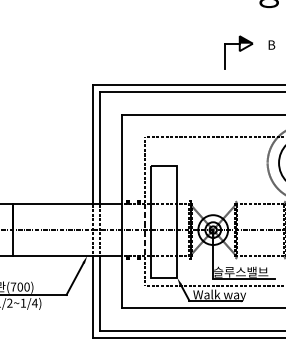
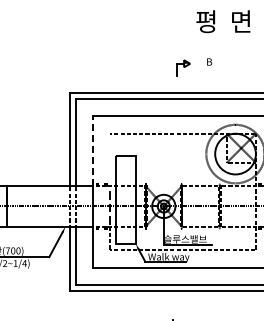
part: (238, 52) -> (183, 67), size x0.6
line: (121, 159) -> (92, 151), solid -> dashed
line: (144, 171) -> (110, 160), removed

